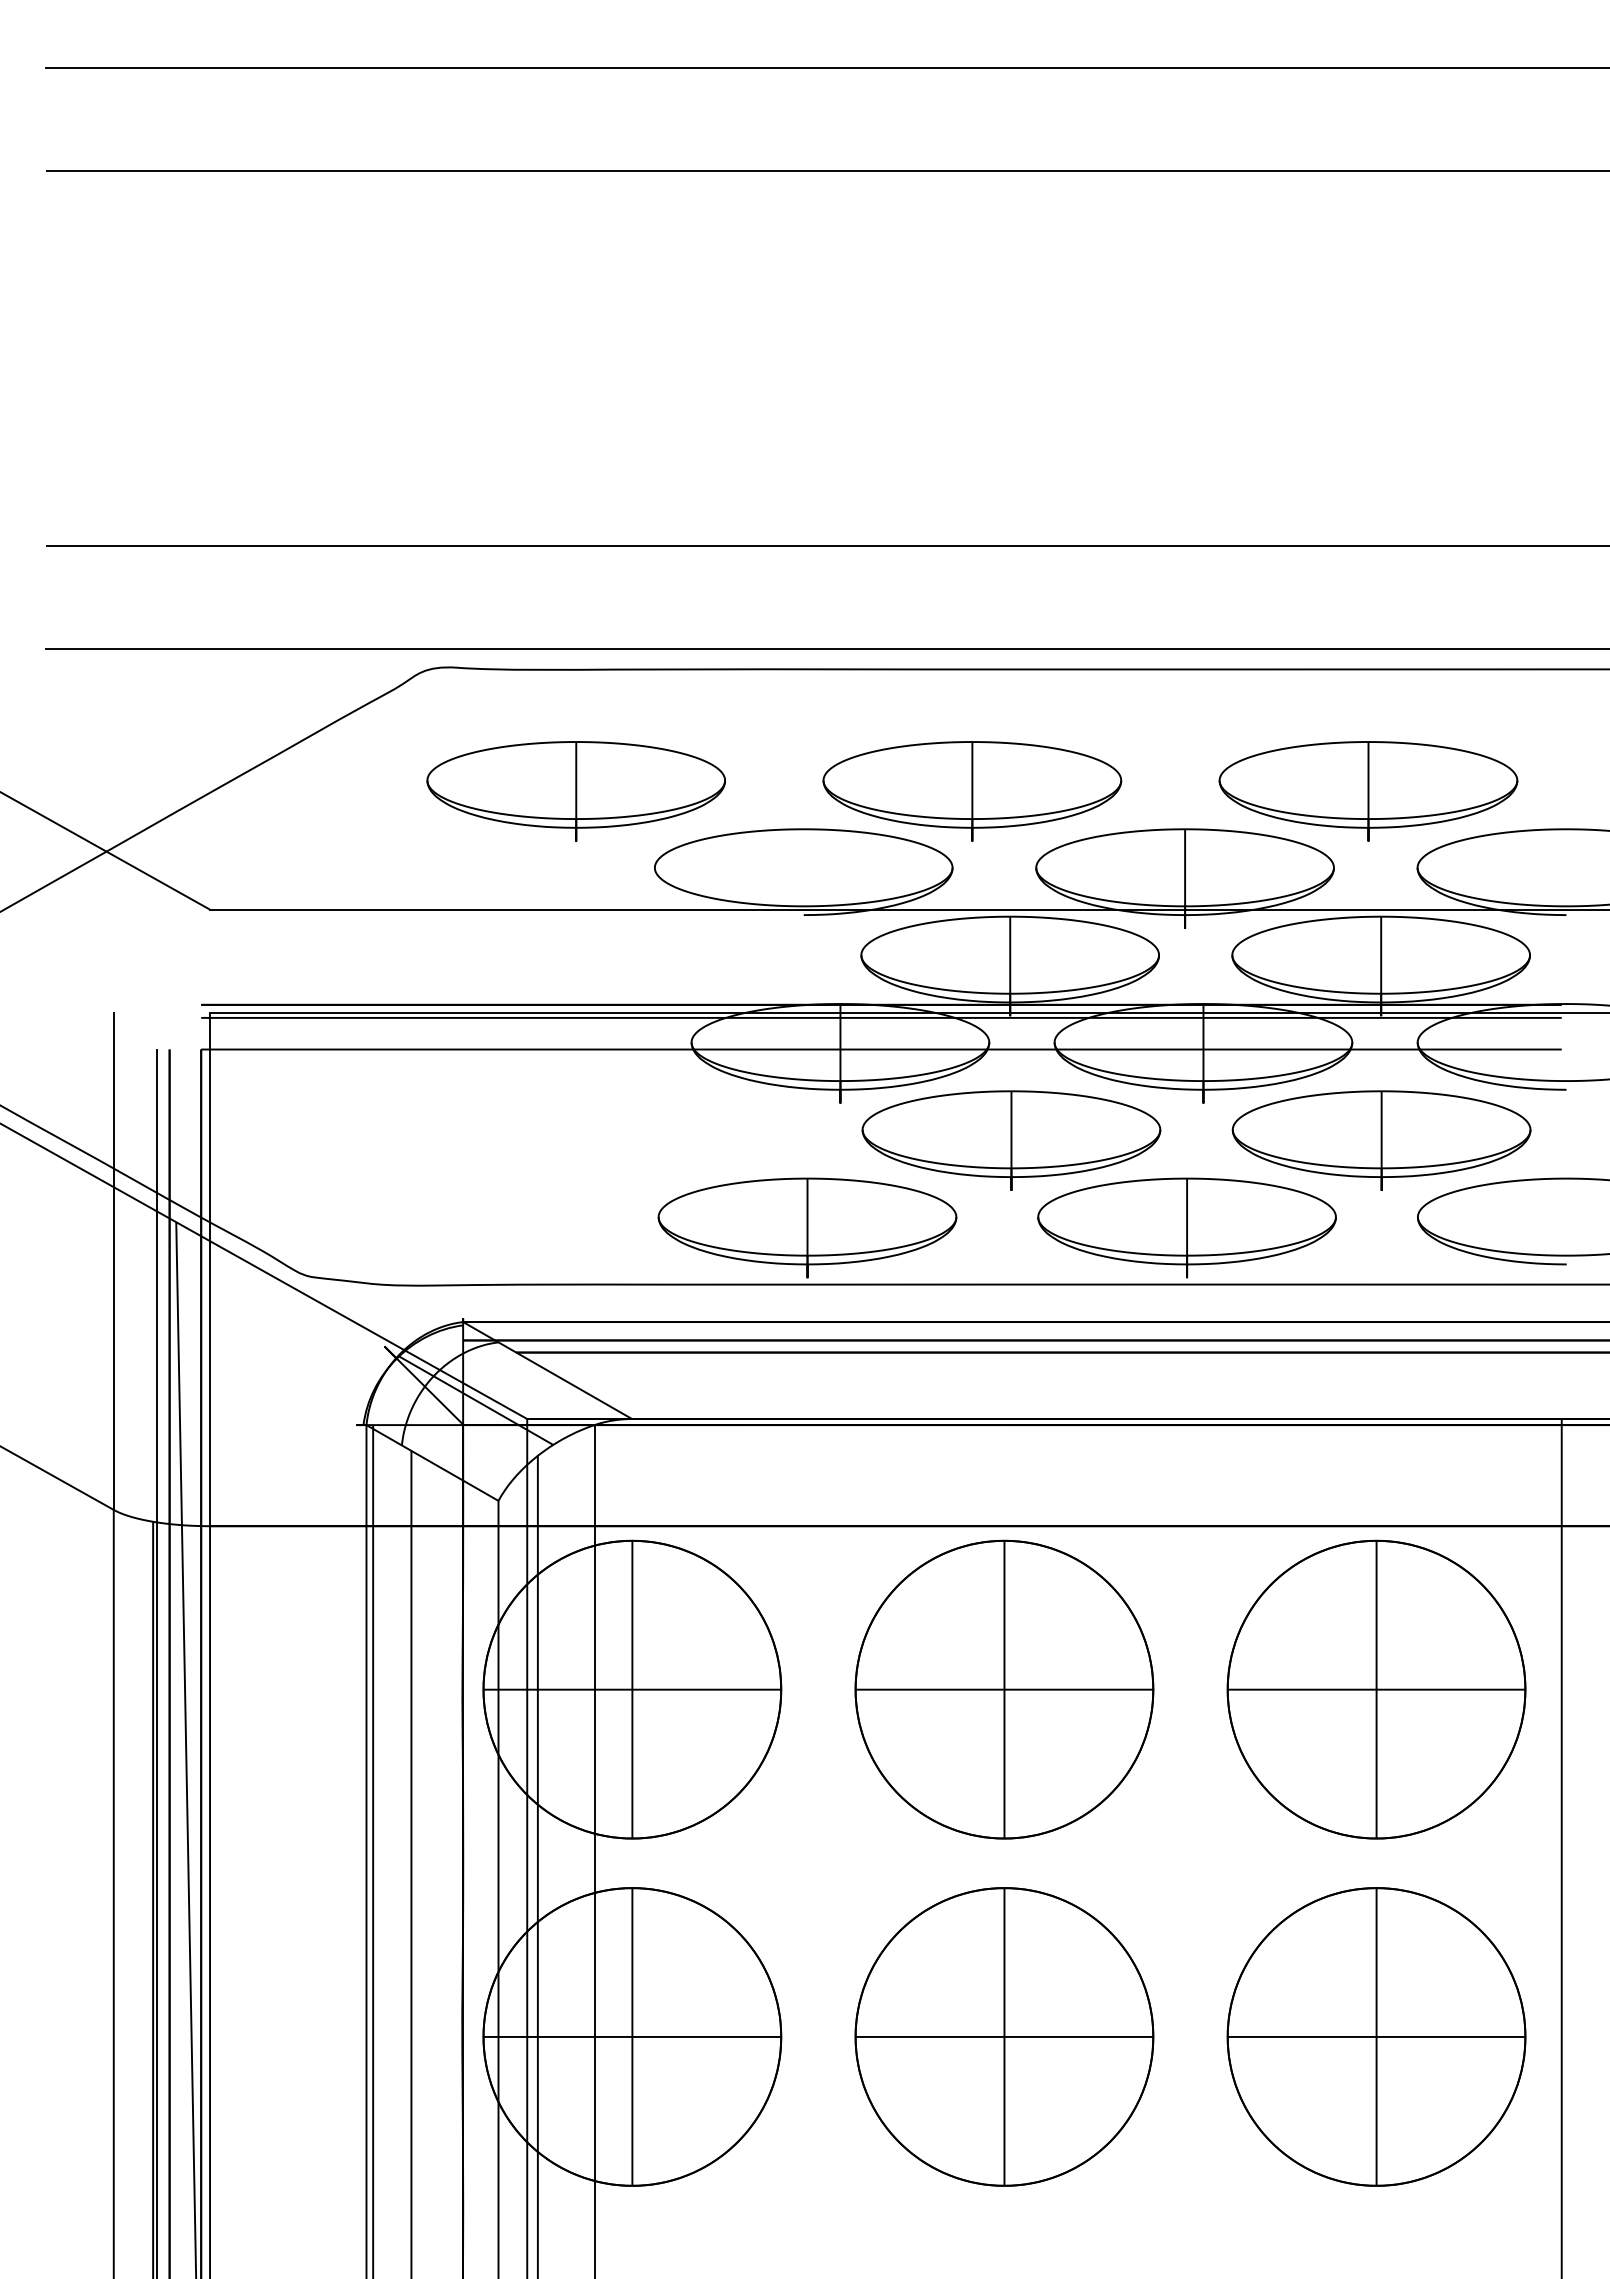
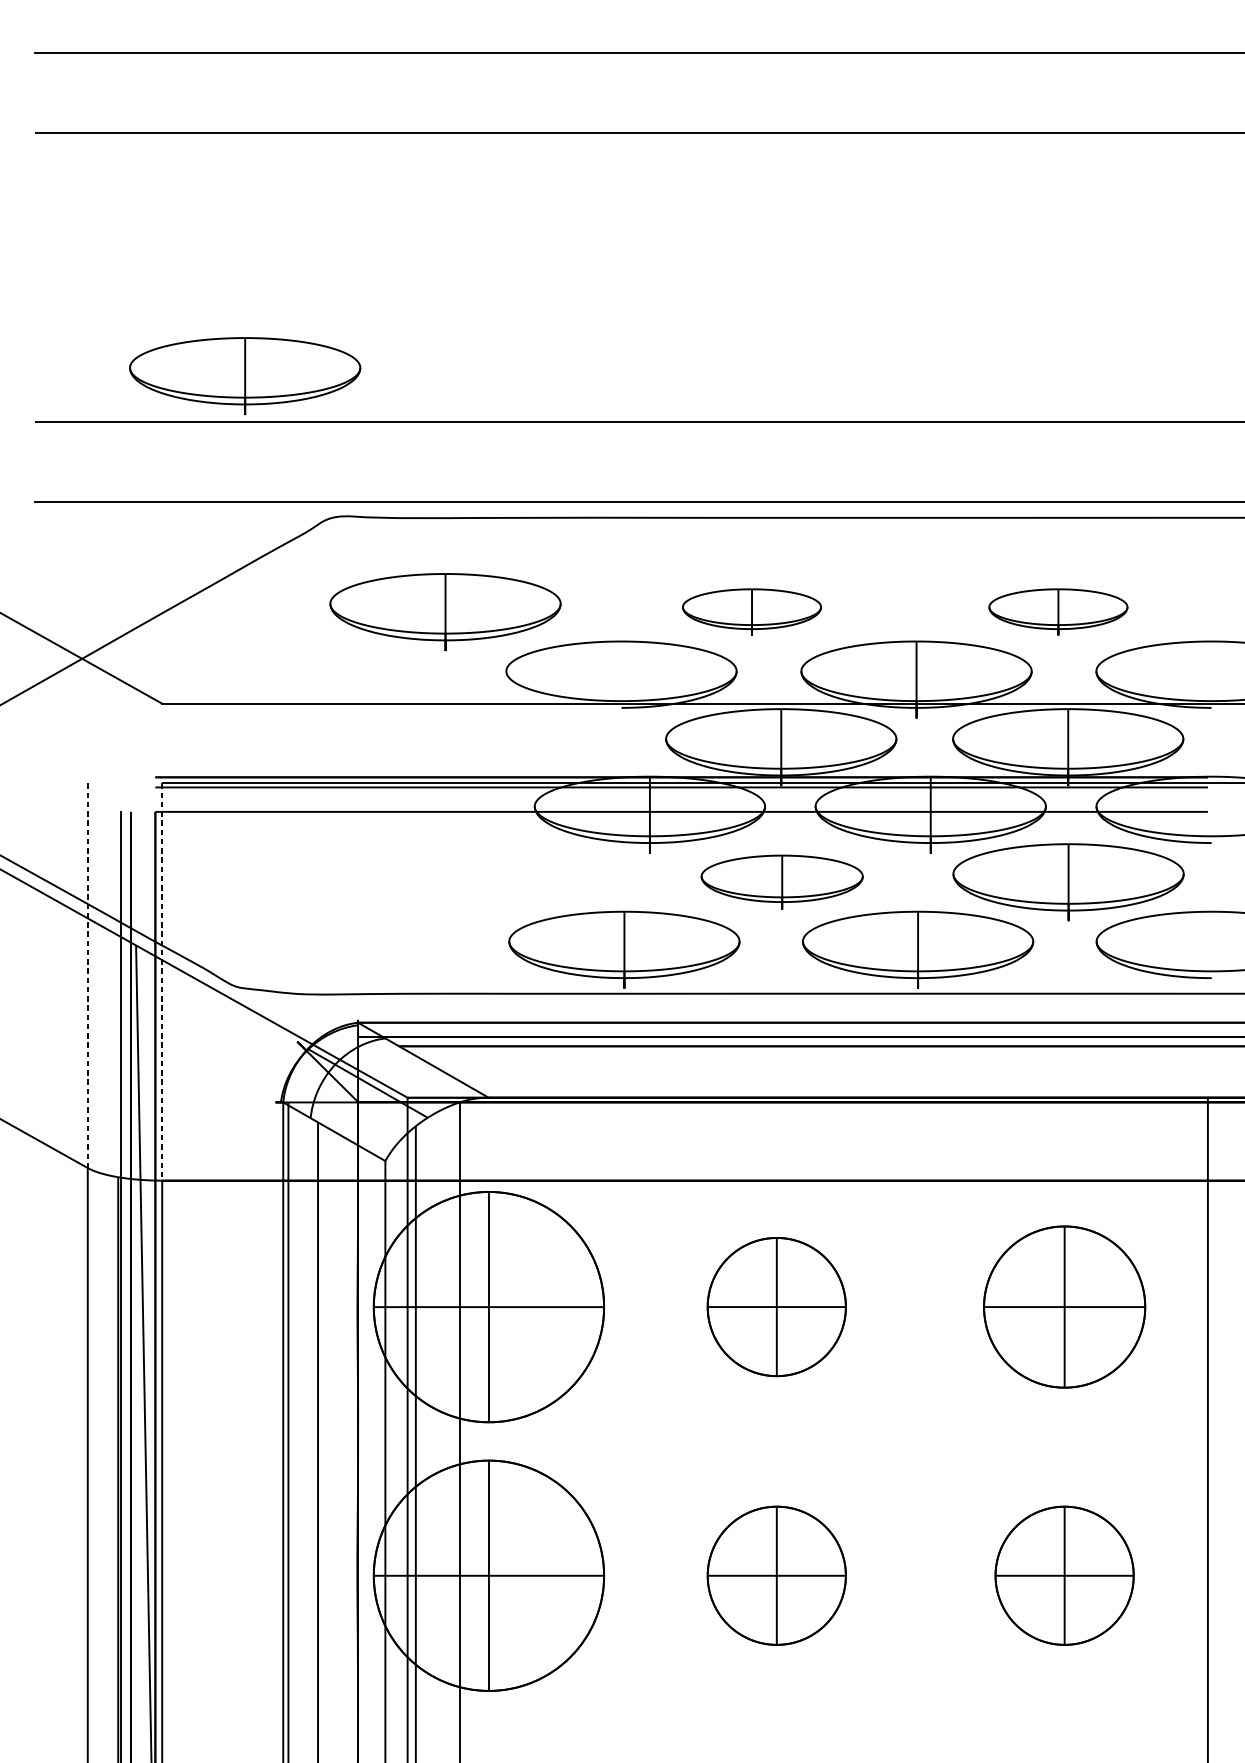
part: (316, 486) -> (244, 376), added
part: (972, 791) -> (752, 612), size x0.6
part: (1368, 791) -> (1058, 612), size x0.6
part: (1011, 1140) -> (782, 882), size x0.7
line: (113, 1261) -> (87, 975), solid -> dashed
line: (210, 1269) -> (162, 982), solid -> dashed
part: (1004, 1689) -> (776, 1306), size x0.6
part: (1376, 1689) -> (1064, 1306), size x0.7
part: (1004, 2036) -> (776, 1575), size x0.6
part: (1376, 2036) -> (1064, 1575), size x0.6

